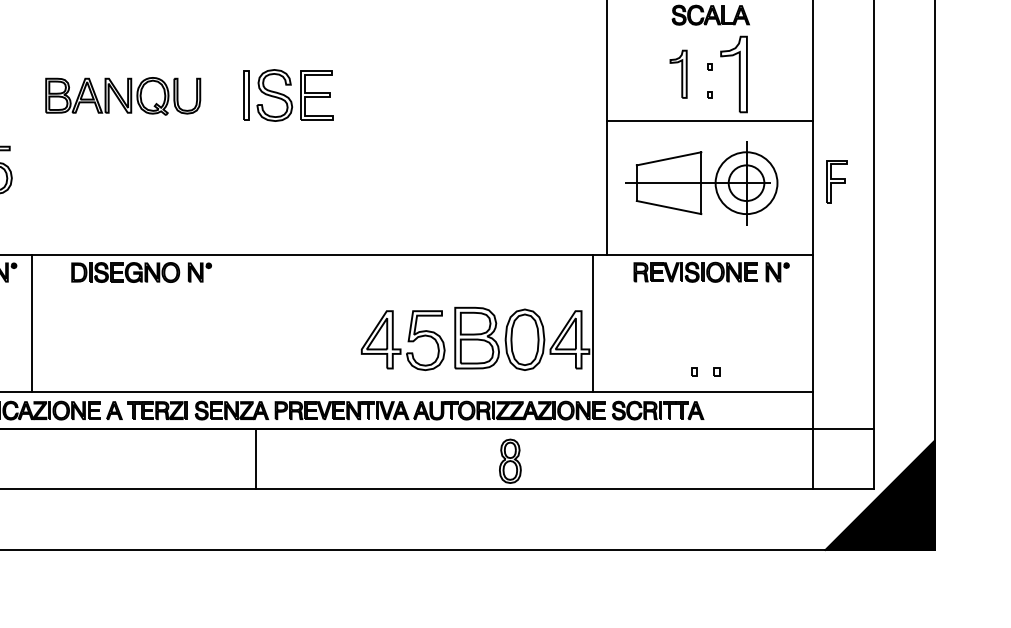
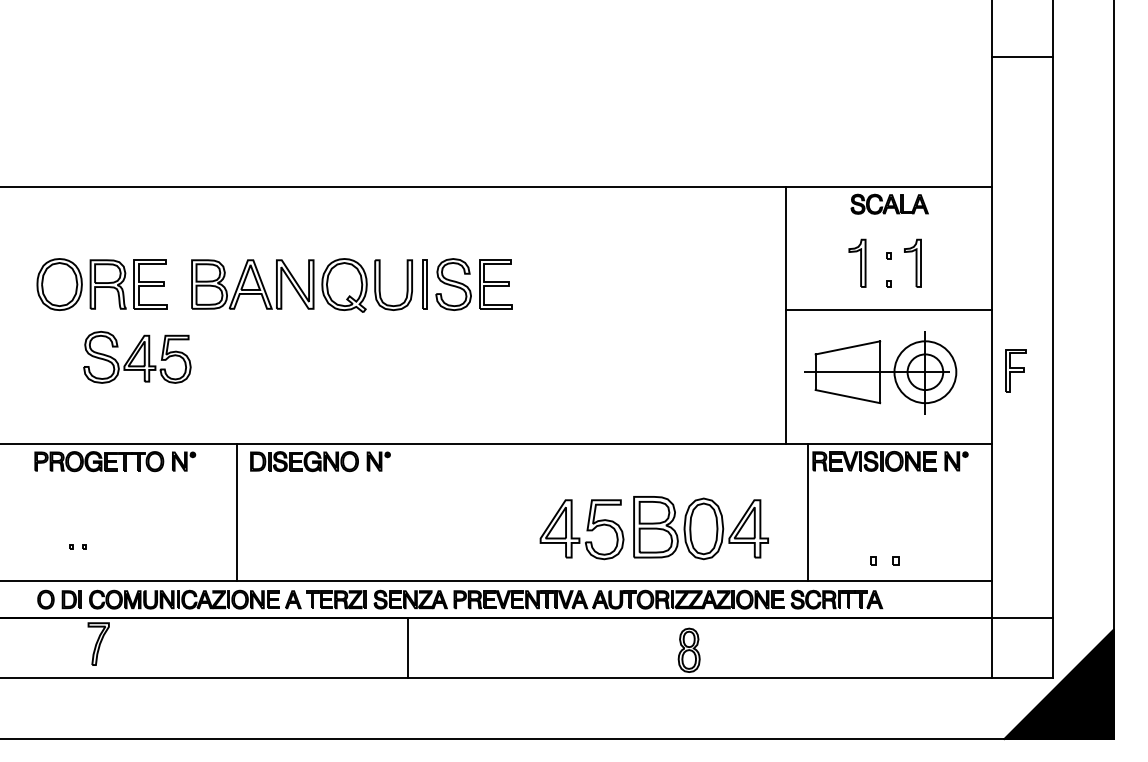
part: (733, 73) -> (912, 262), size x0.62
part: (122, 96) -> (301, 285), size x1.43
line: (31, 323) -> (236, 512), moved
line: (592, 323) -> (807, 512), moved
line: (256, 458) -> (408, 647), moved

